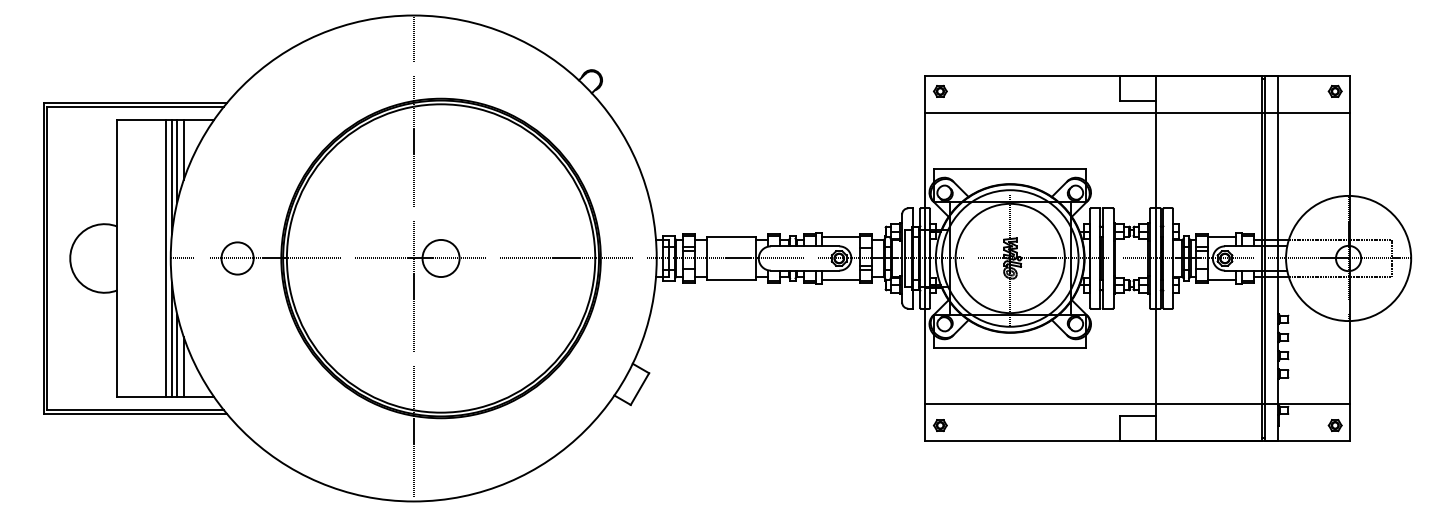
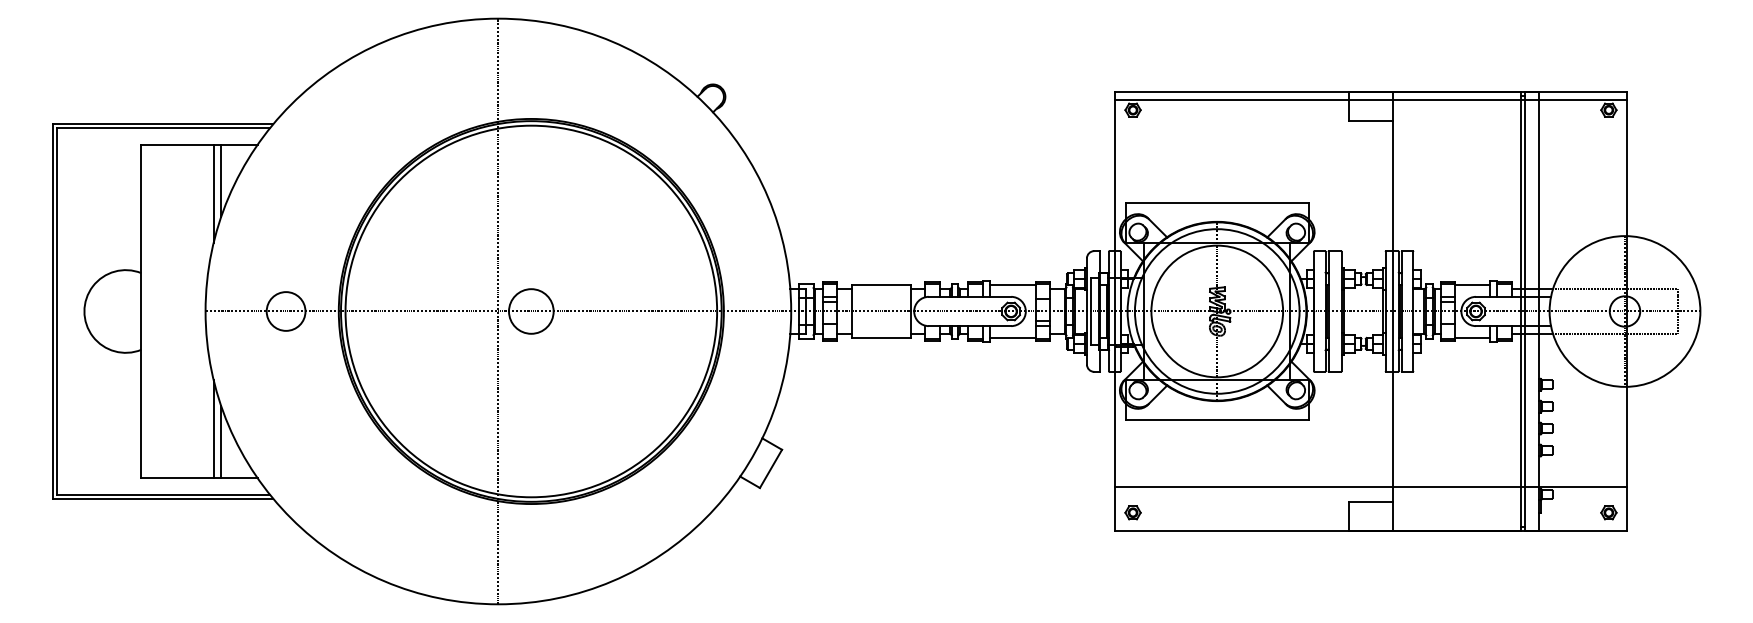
line: (1137, 112) -> (1370, 99), moved
line: (172, 177) -> (207, 213), removed
line: (166, 258) -> (200, 311), removed
line: (172, 339) -> (207, 409), removed

